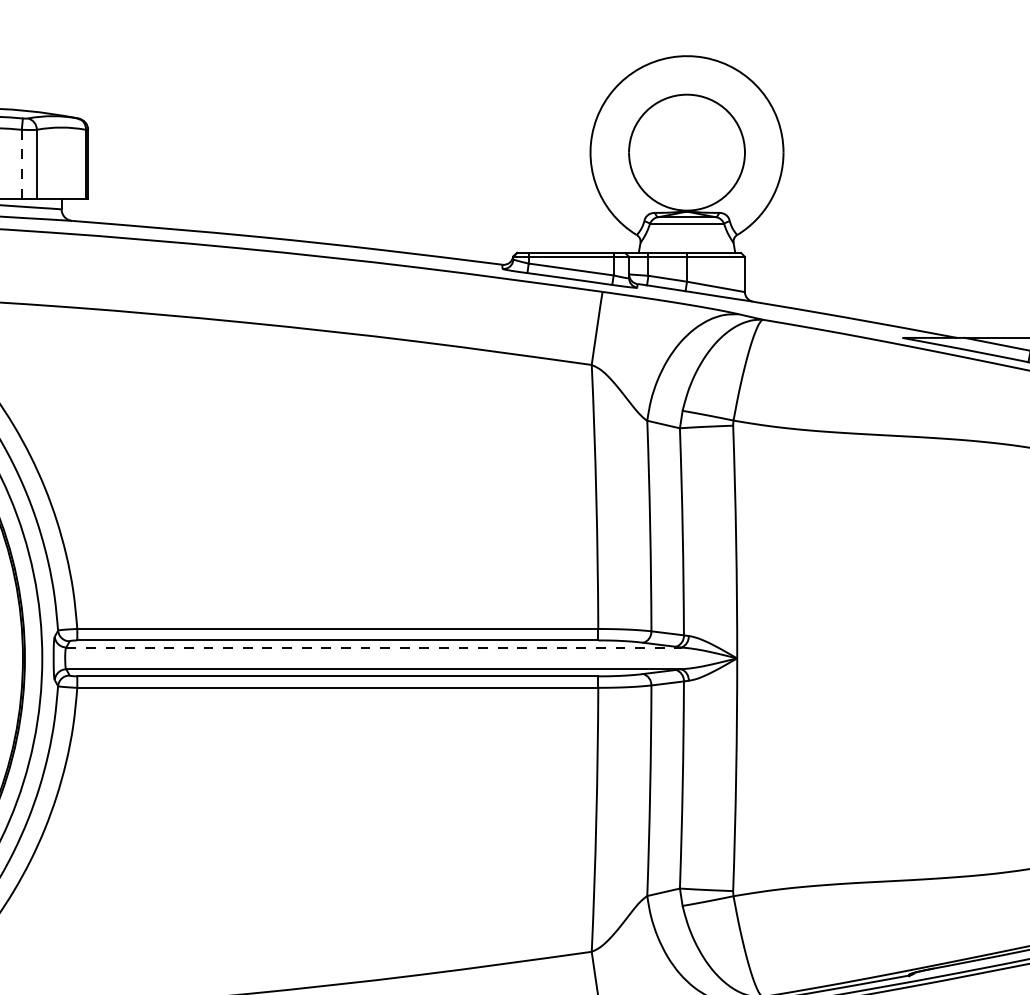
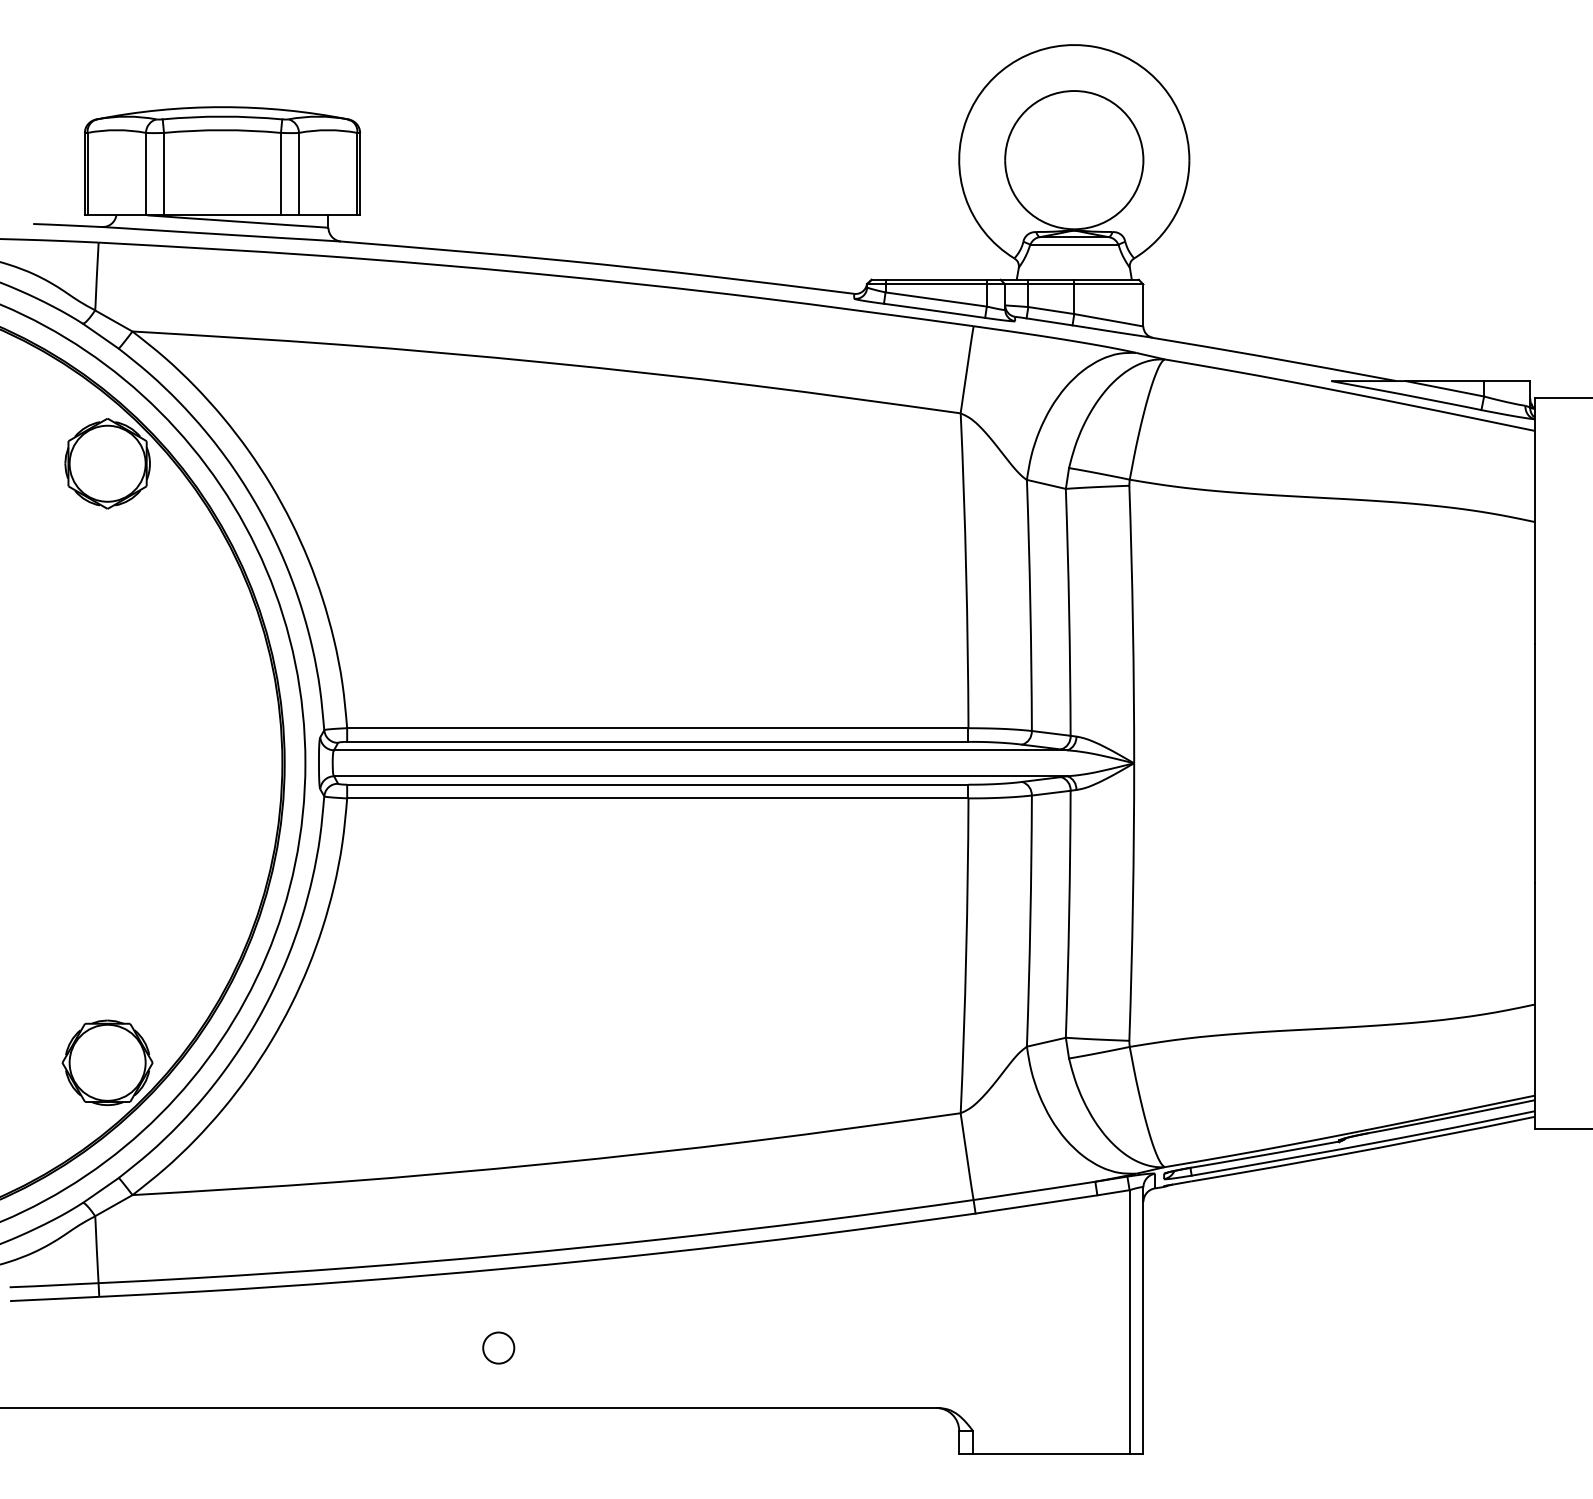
line: (21, 164) -> (280, 174), dashed -> solid
line: (373, 647) -> (700, 750), dashed -> solid

